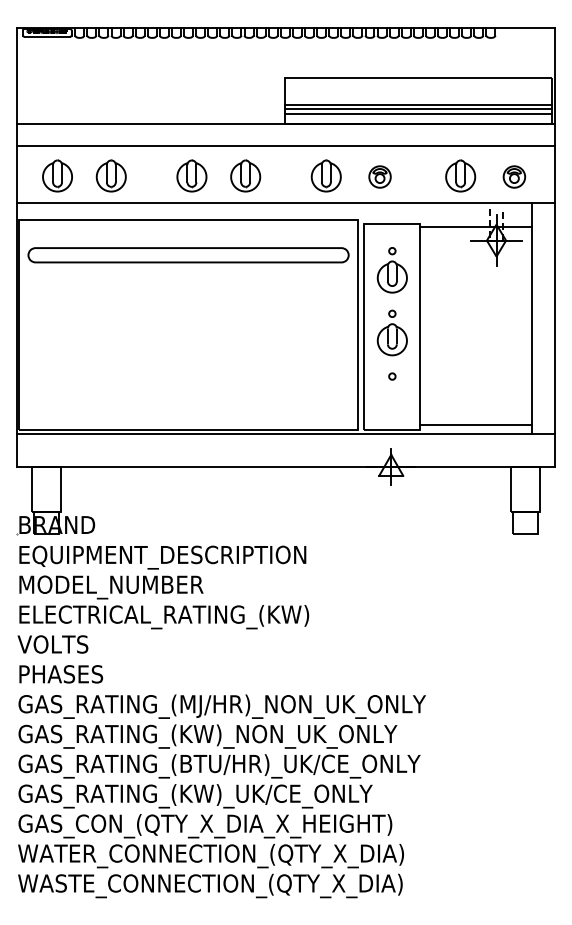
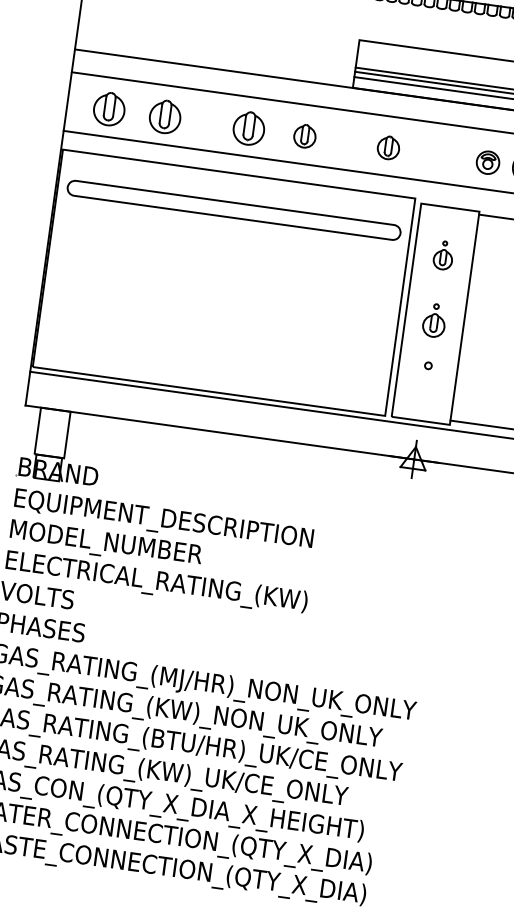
part: (245, 175) -> (304, 135), size x0.7
part: (325, 175) -> (387, 147), size x0.7
part: (379, 176) -> (487, 162), moved
part: (391, 270) -> (442, 255), size x0.6
part: (391, 332) -> (433, 319), size x0.7

